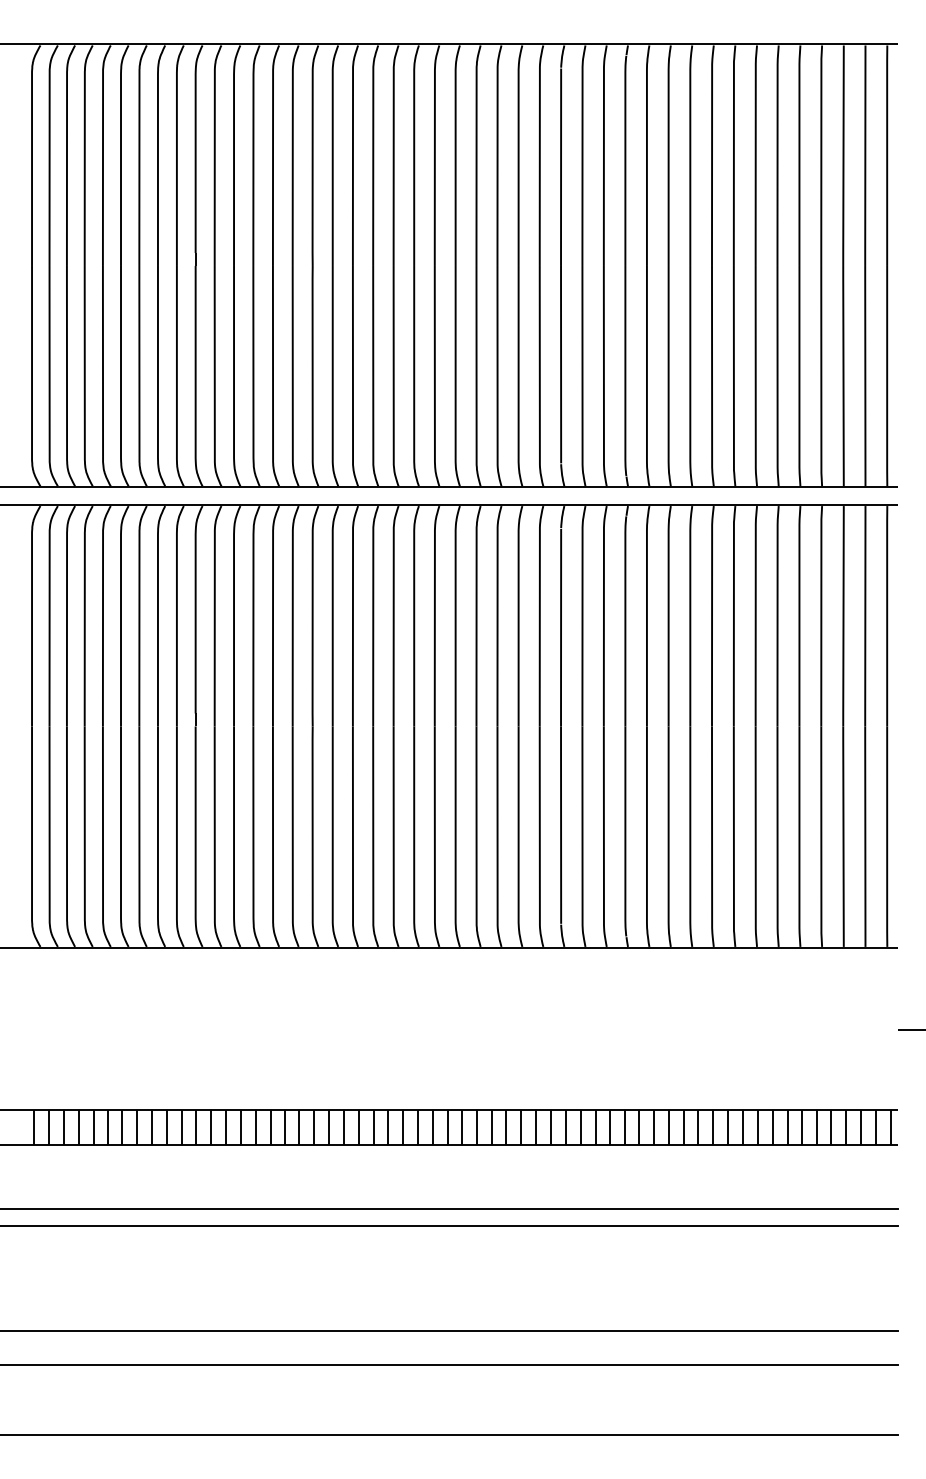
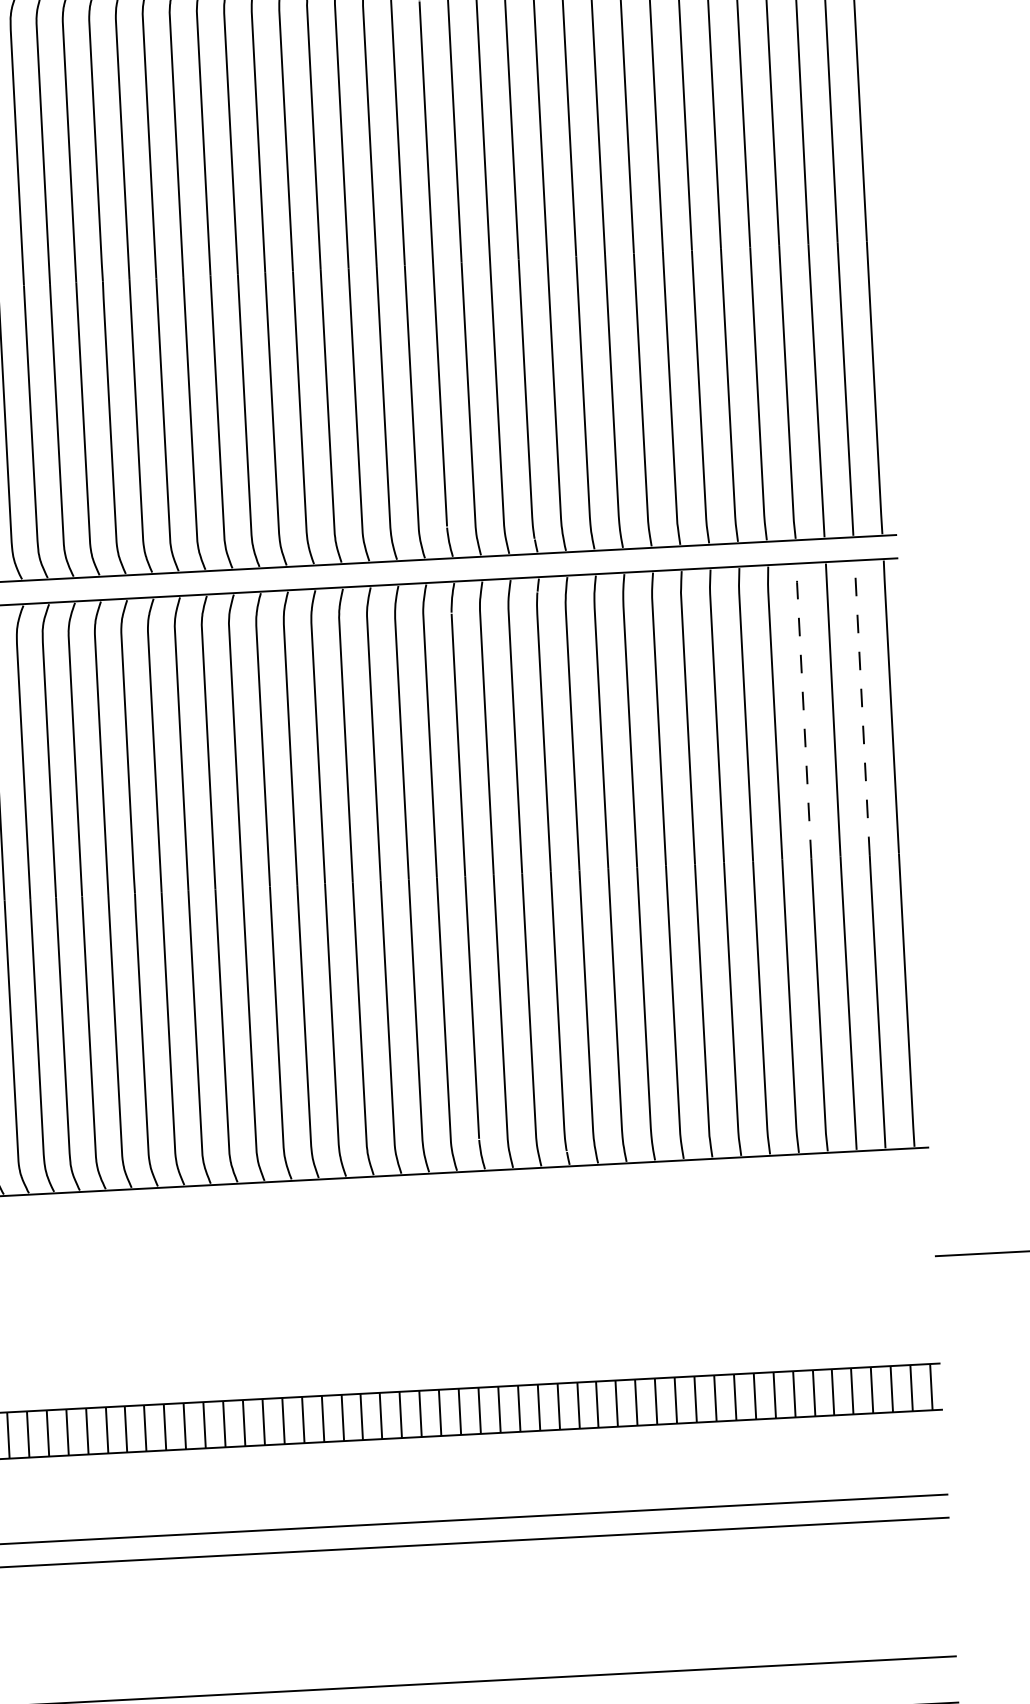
line: (821, 615) -> (803, 710), solid -> dashed
line: (865, 616) -> (862, 708), solid -> dashed

